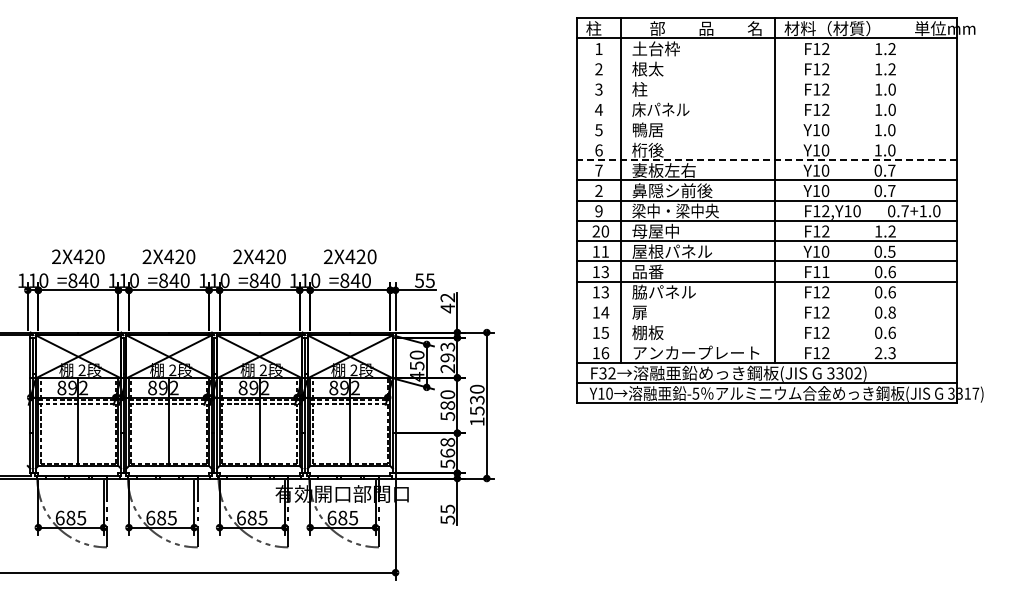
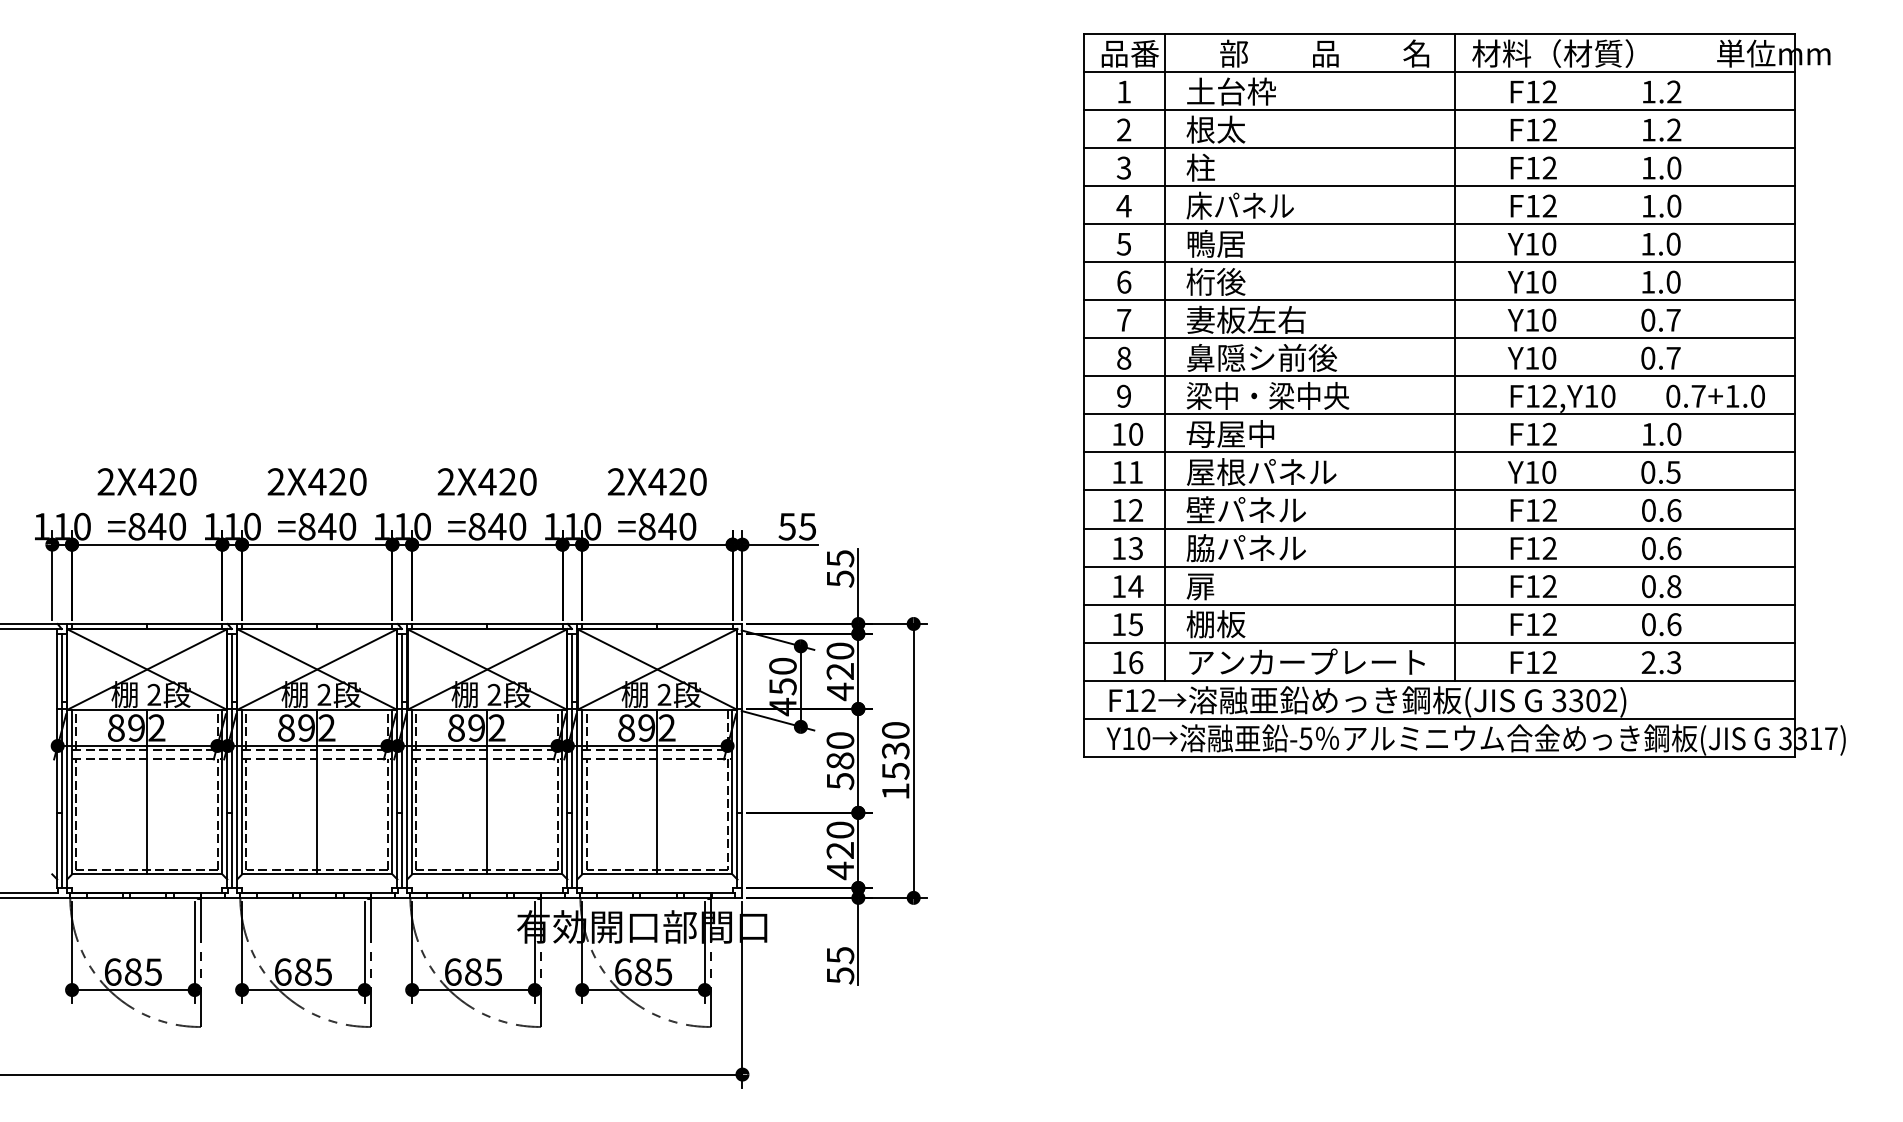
text: (601, 28) -> (1128, 53), 柱 -> 品番
line: (766, 58) -> (1438, 109), added
line: (766, 78) -> (1438, 147), added
line: (766, 99) -> (1438, 186), added
line: (766, 119) -> (1438, 224), added
line: (766, 139) -> (1438, 261), added
line: (766, 160) -> (1438, 301), dashed -> solid
text: (598, 191) -> (1123, 359), 2 -> 8
text: (595, 231) -> (1117, 434), 20 -> 10
text: (891, 231) -> (1673, 434), 1.2 -> 1.0
text: (663, 271) -> (1245, 509), 品番 -> 壁パネル
text: (825, 271) -> (1549, 509), F11 -> F12
text: (605, 272) -> (1136, 511), 13 -> 12
line: (766, 301) -> (1438, 565), added
text: (447, 303) -> (839, 569), 42 -> 55
line: (766, 322) -> (1438, 605), added
line: (766, 342) -> (1438, 642), added
text: (447, 357) -> (839, 670), 293 -> 420
text: (602, 373) -> (1130, 700), F32 -> F12
text: (447, 453) -> (839, 850), 568 -> 420

